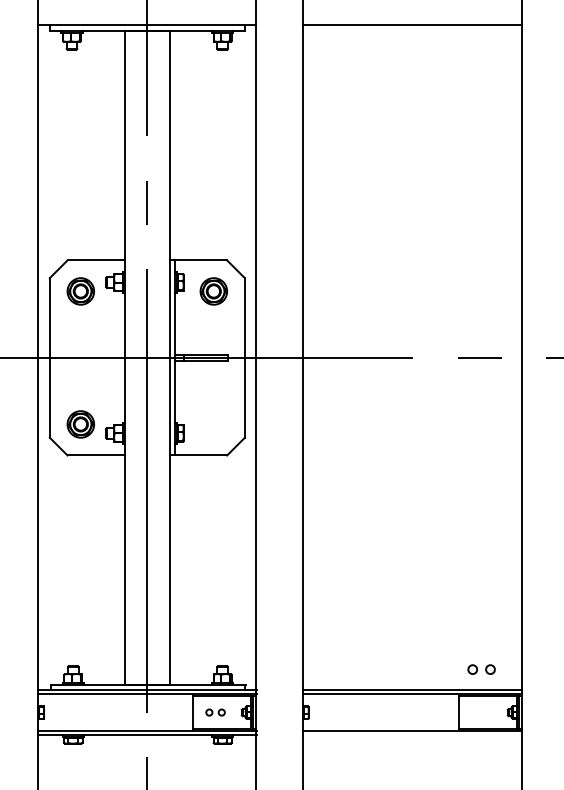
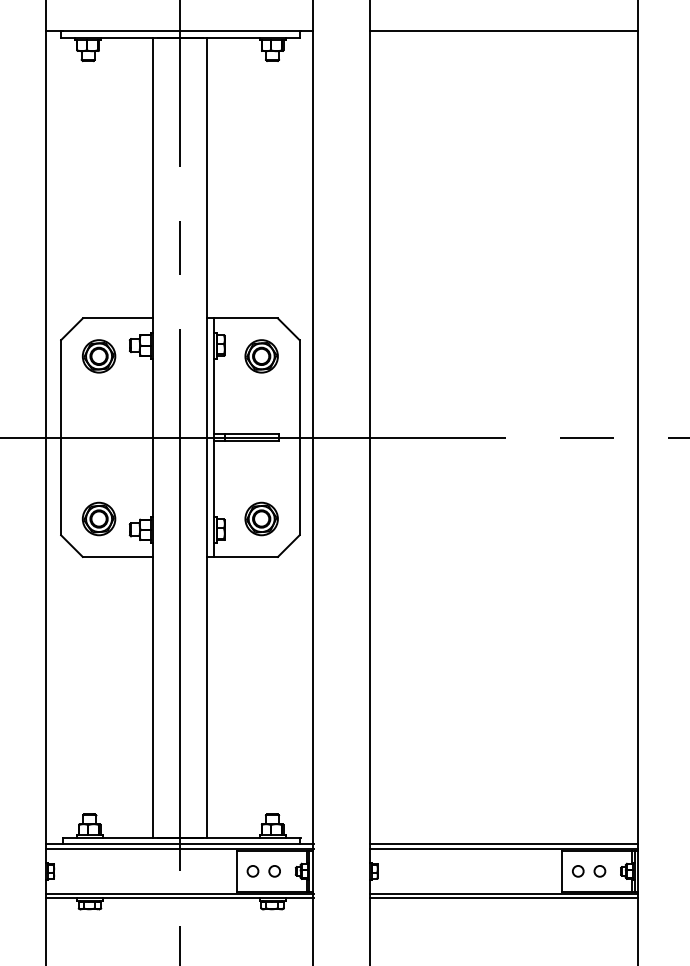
part: (213, 424) -> (261, 519), added
part: (481, 669) -> (588, 871), moved
part: (215, 712) -> (263, 871), size x1.43
line: (411, 734) -> (503, 898), added

